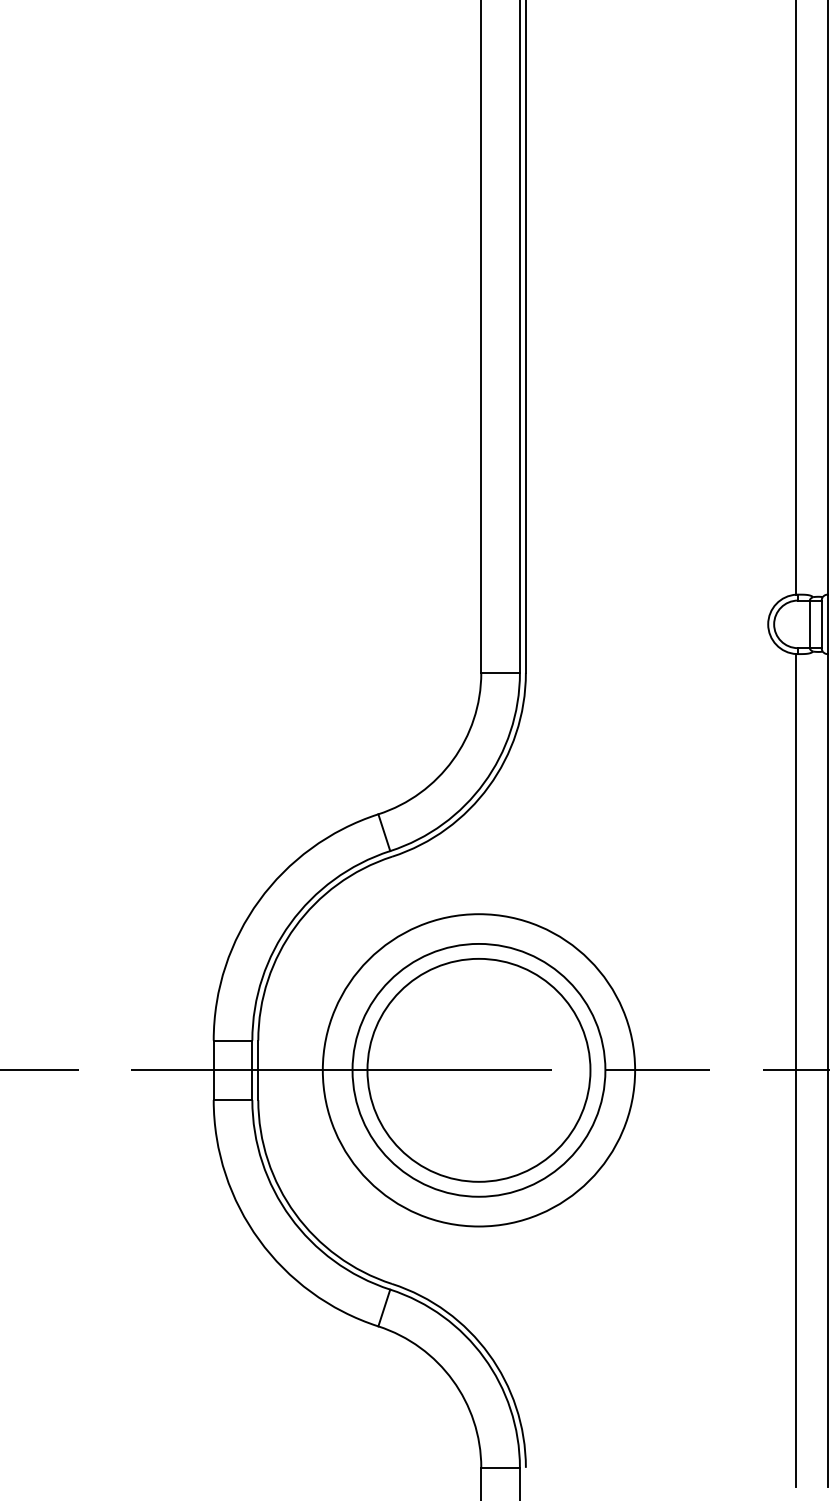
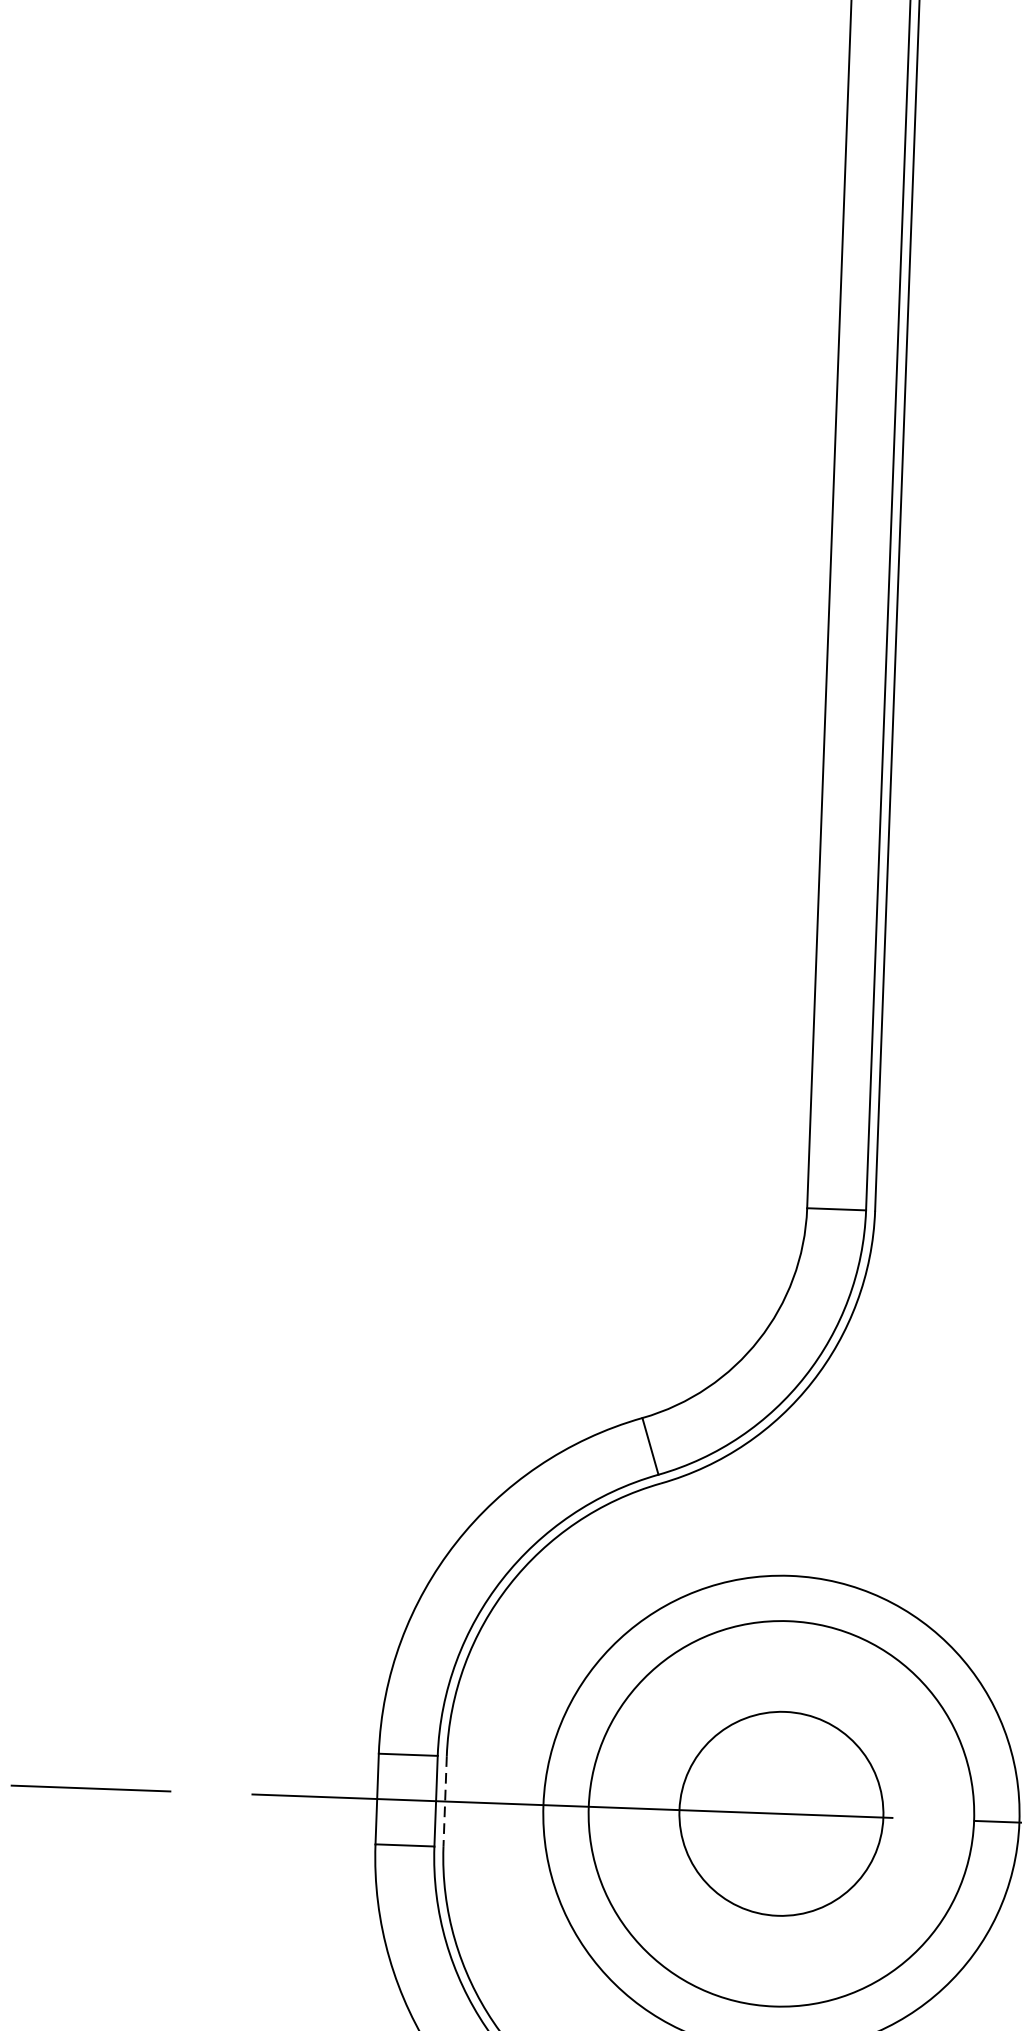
circle: (478, 1069) -> (780, 1812), size x0.6
line: (258, 1070) -> (445, 1801), solid -> dashed

